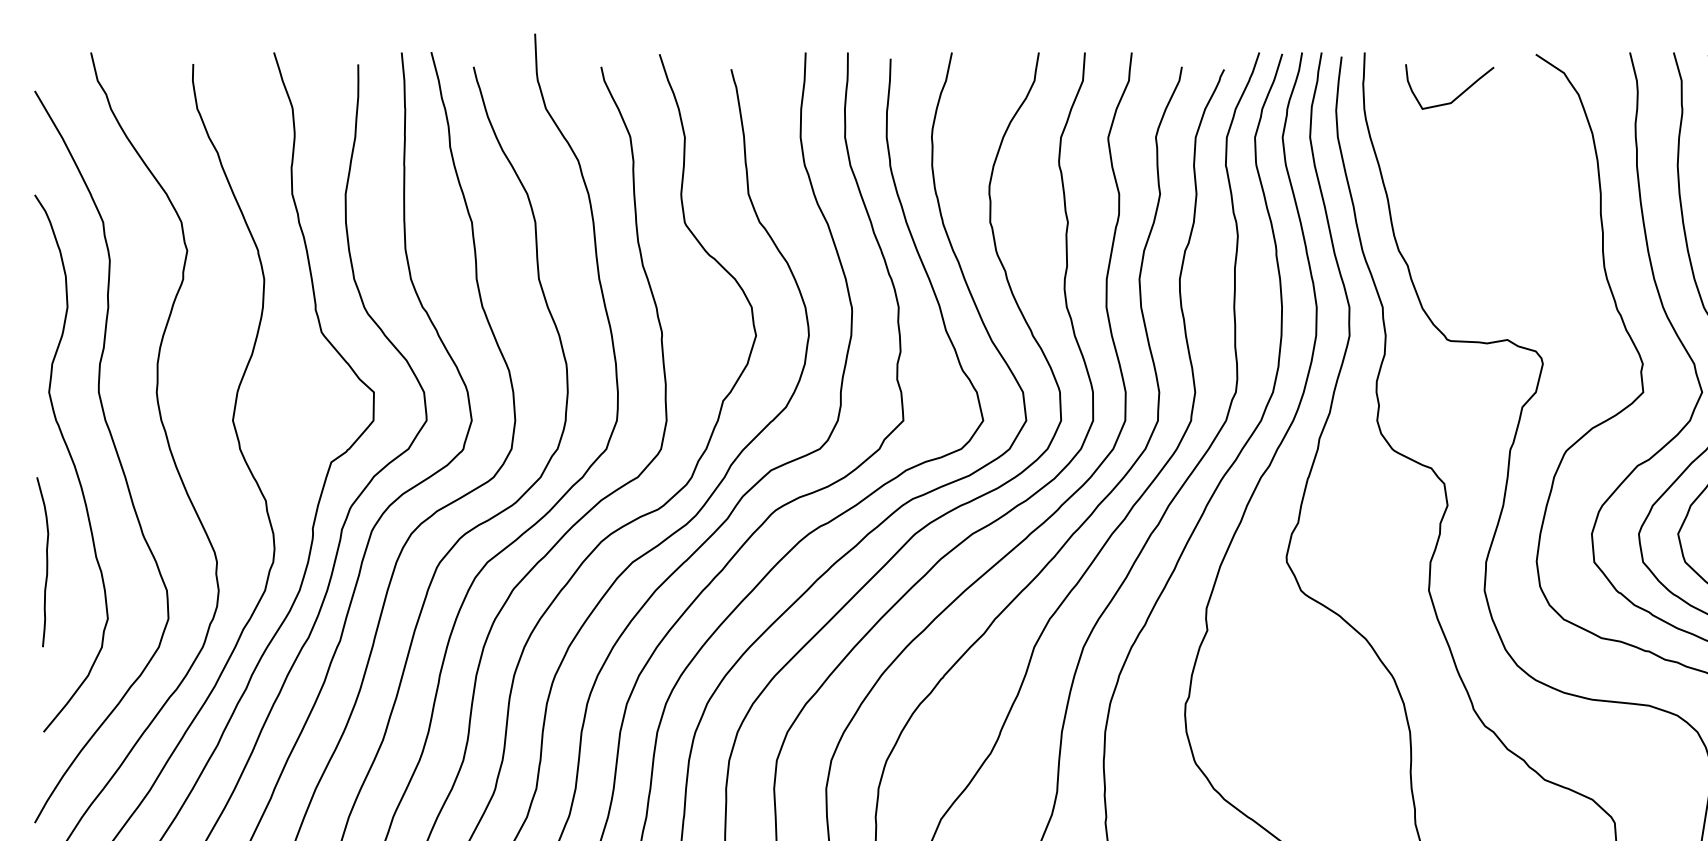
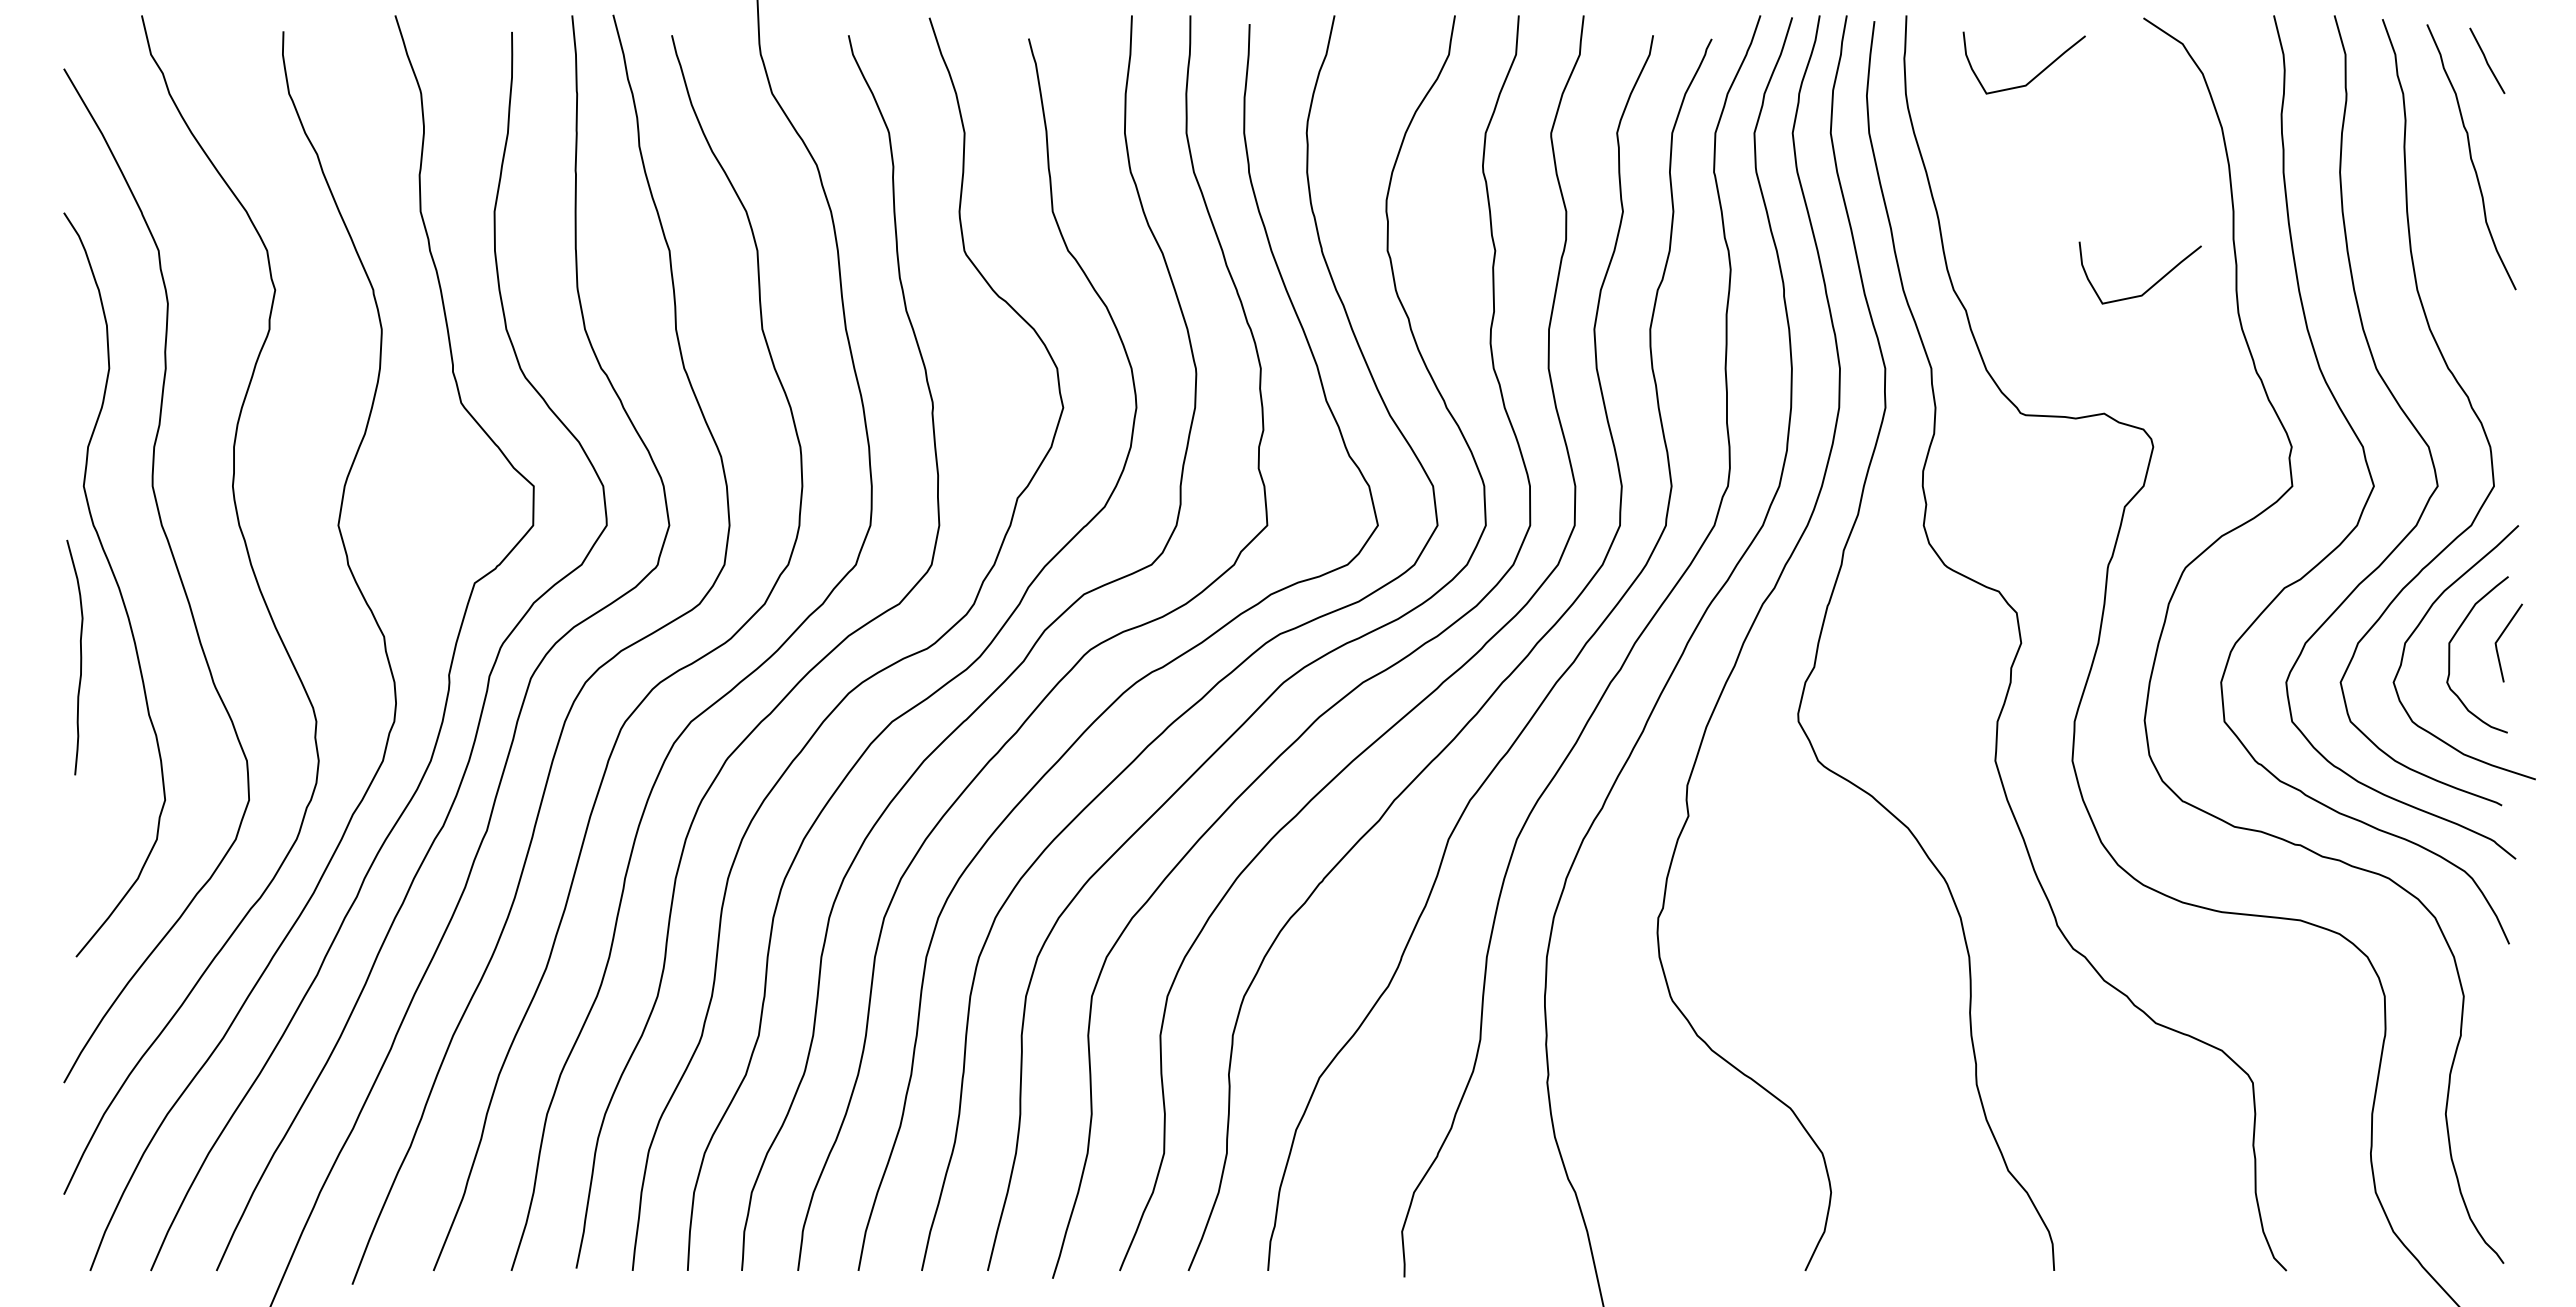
curve: (1540, 248) -> (2150, 286), added
curve: (46, 562) -> (80, 657), moved

